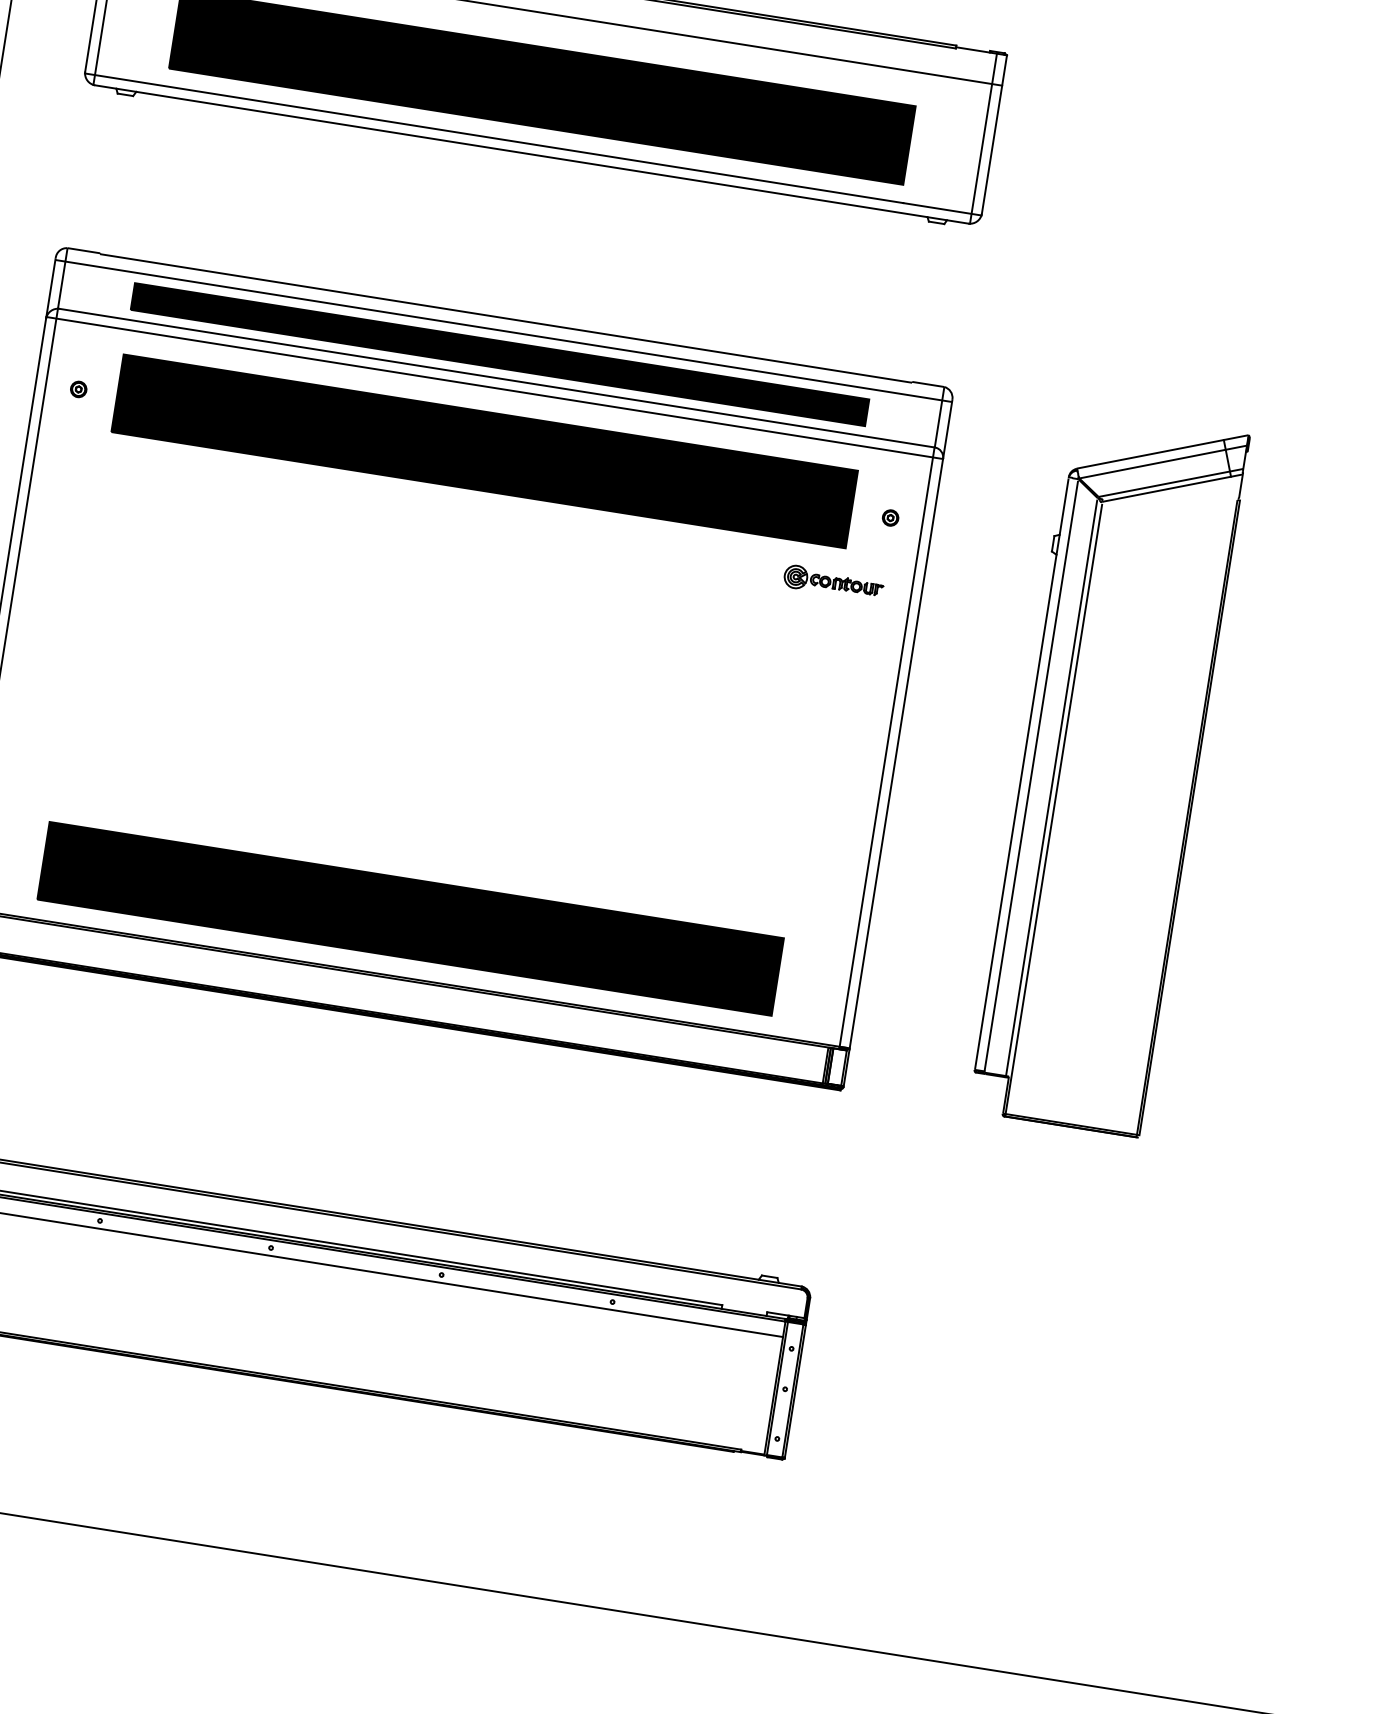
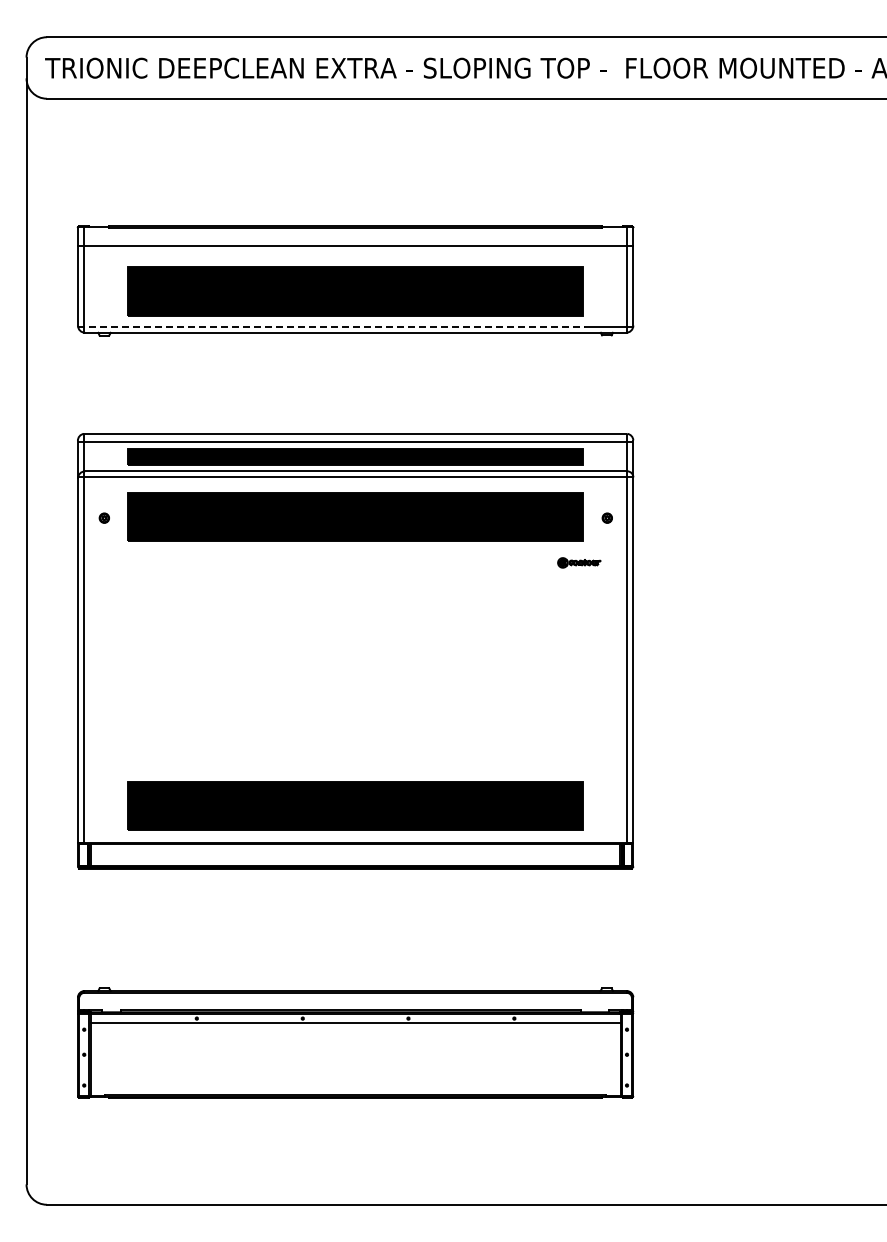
line: (494, 138) -> (331, 326), solid -> dashed
part: (834, 582) -> (579, 562), size x0.7
part: (1106, 772) -> (762, 651), removed

